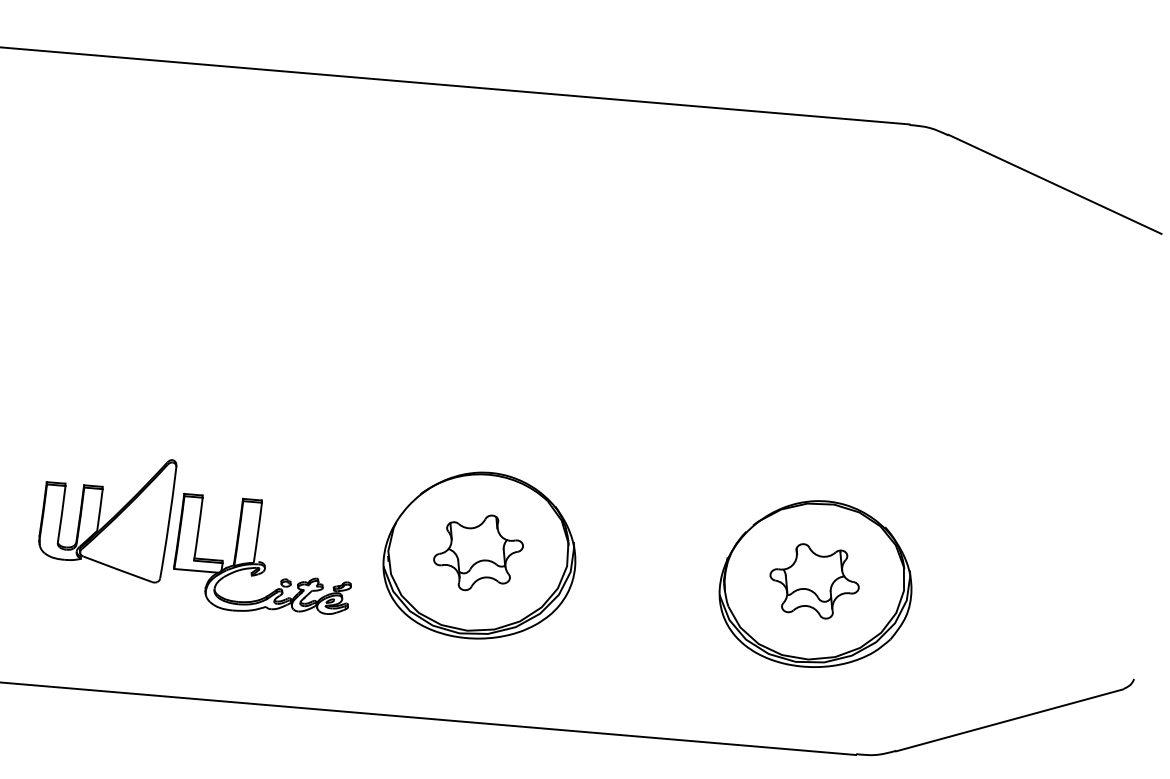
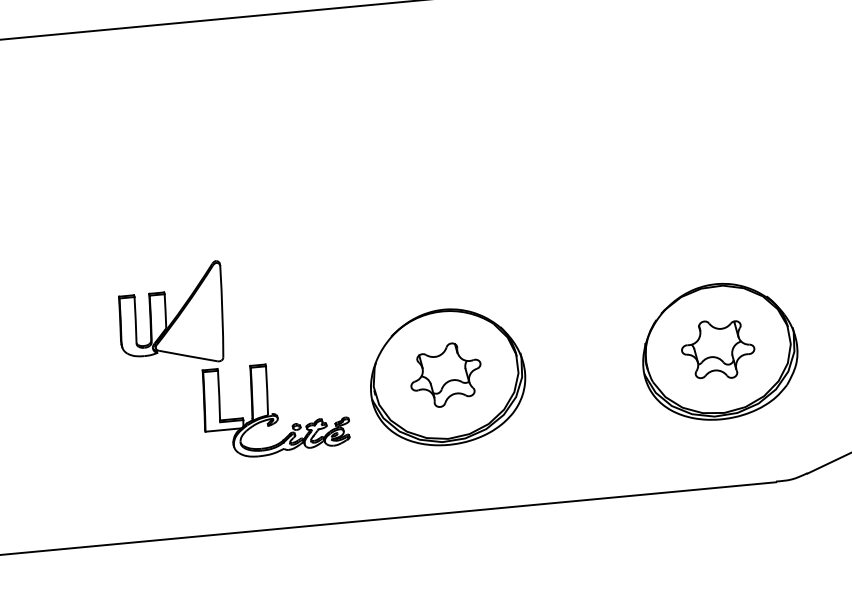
part: (107, 521) -> (173, 319), moved

